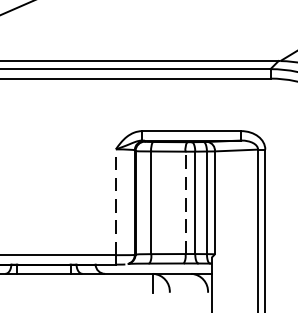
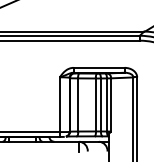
line: (115, 201) -> (59, 104), dashed -> solid
line: (184, 201) -> (95, 104), dashed -> solid

